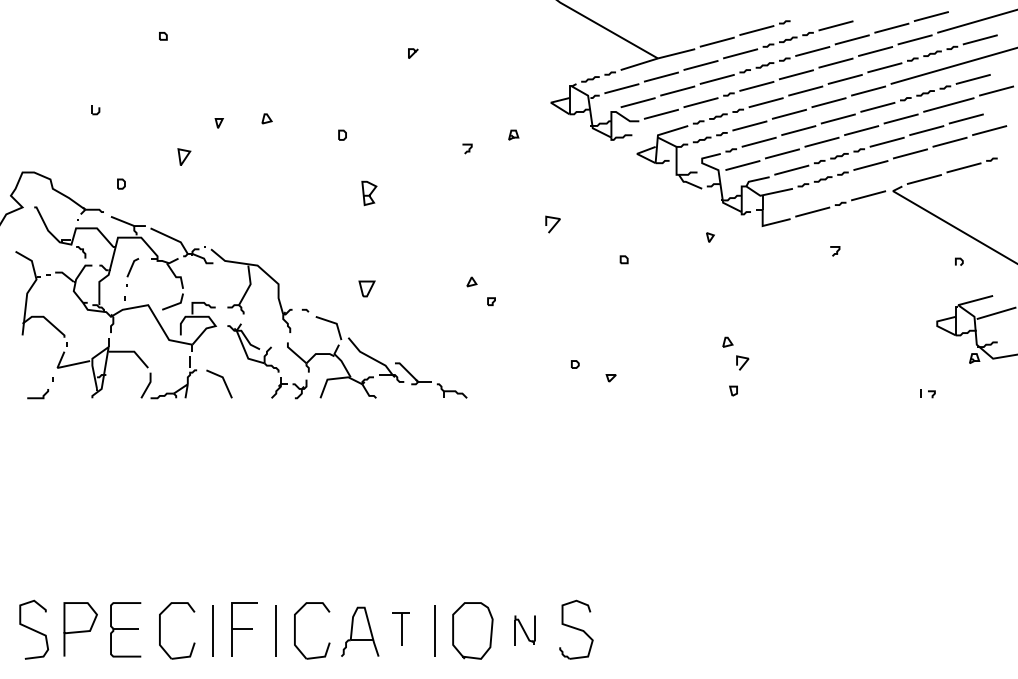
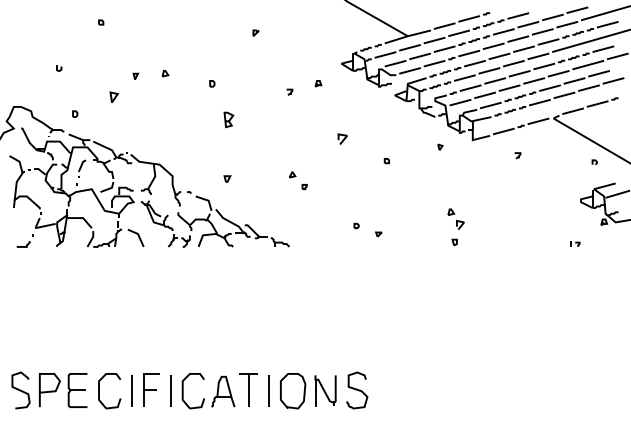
part: (367, 287) -> (227, 178), size x0.62
part: (400, 628) -> (248, 389), size x1.67
part: (525, 629) -> (325, 390), size x1.67

